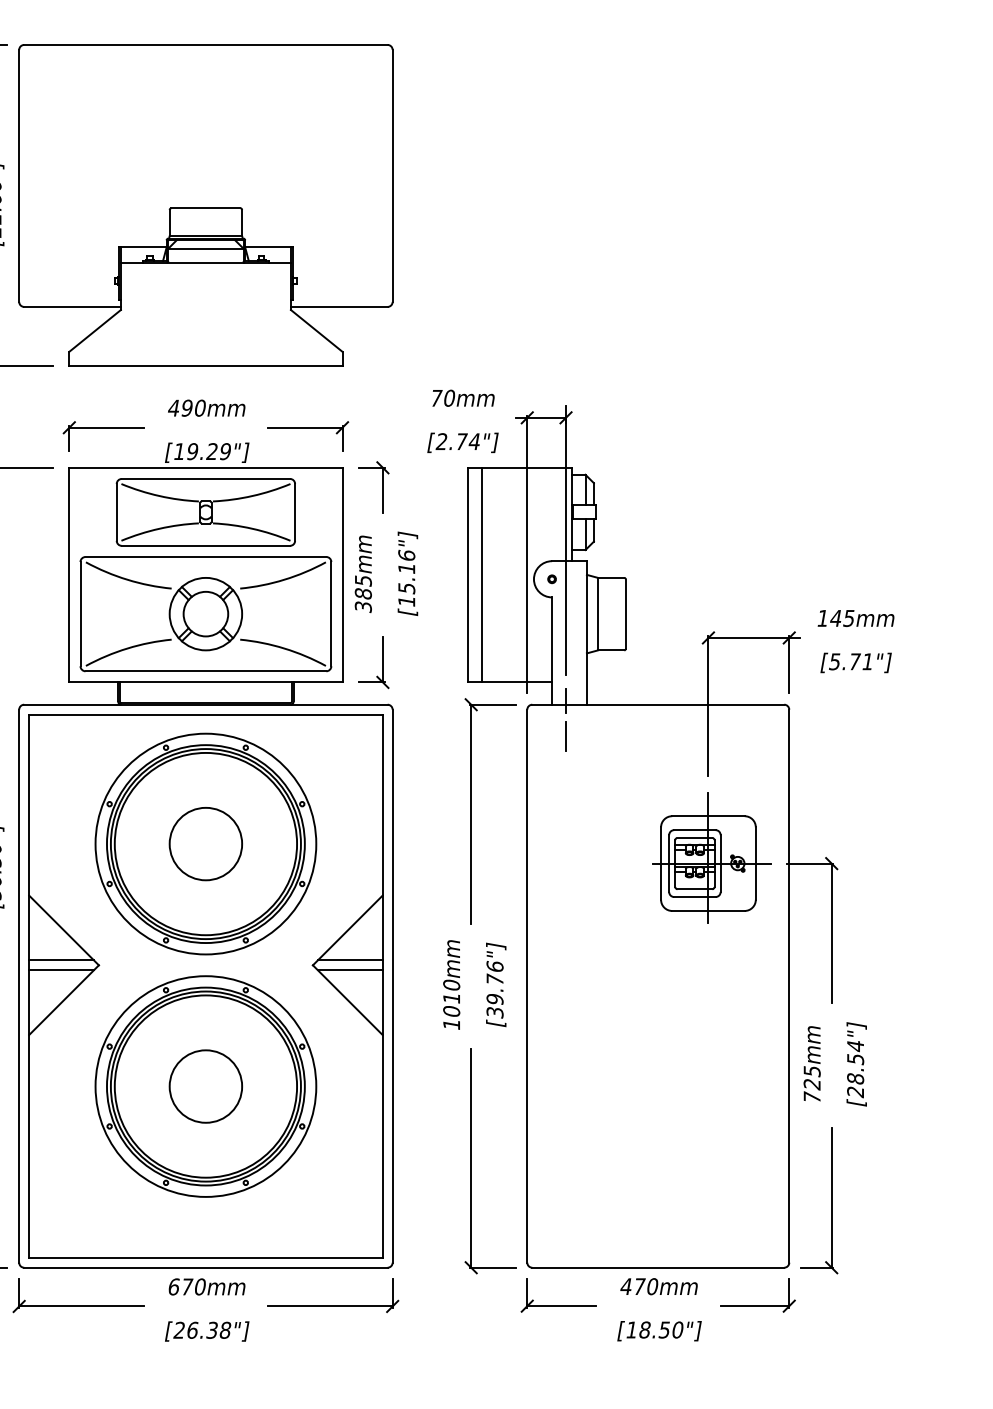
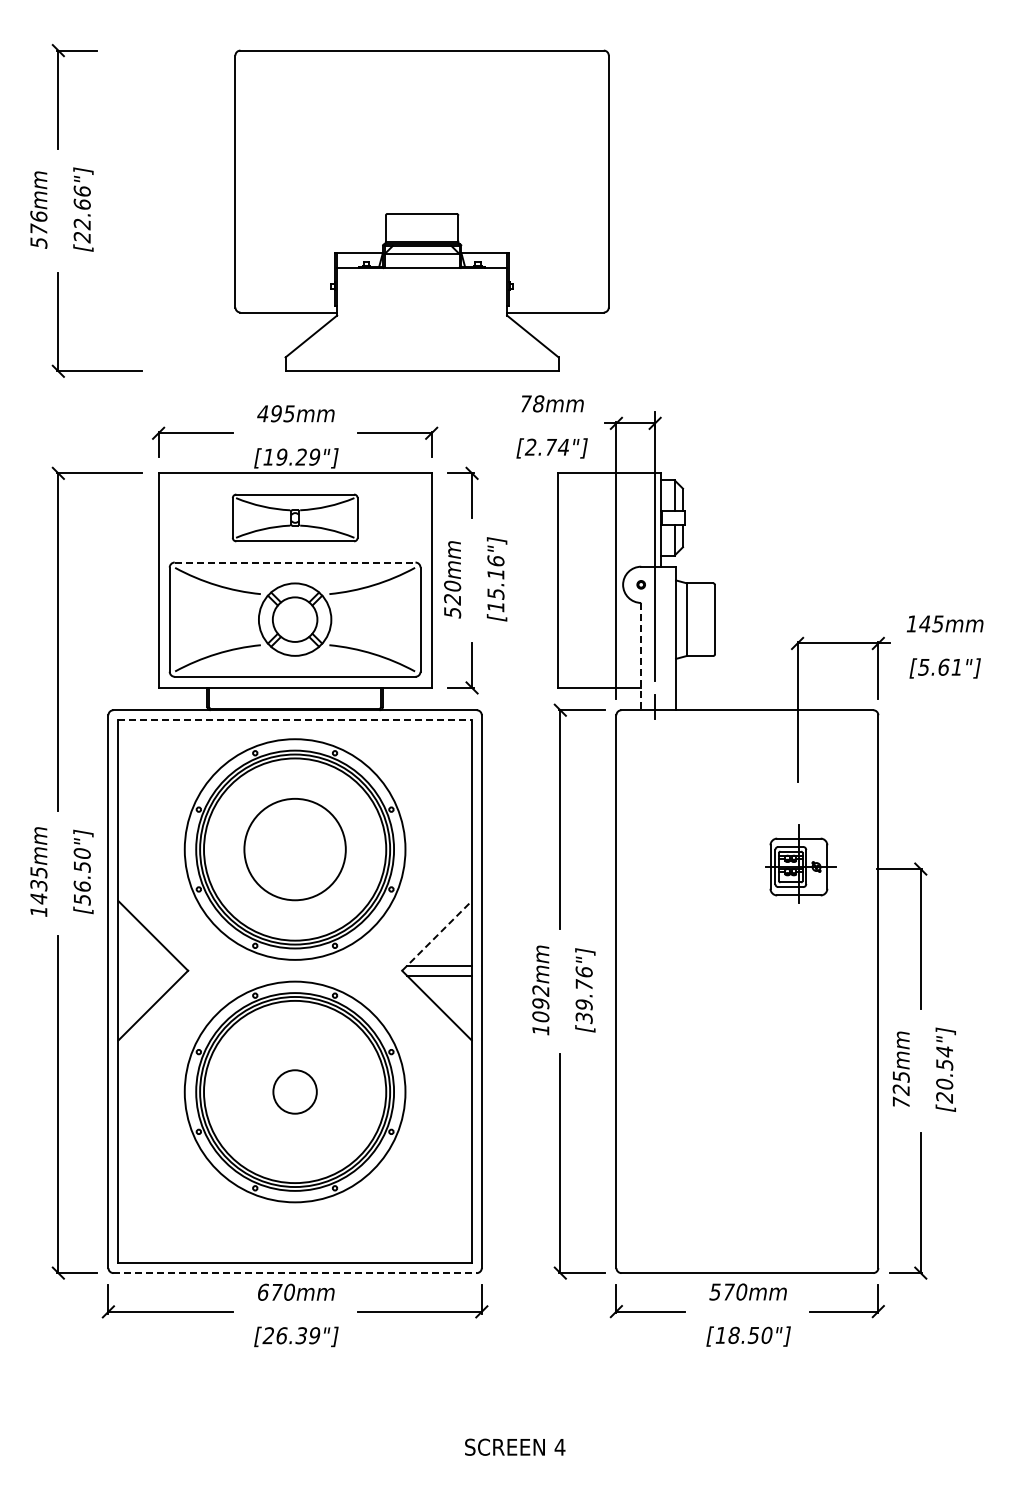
part: (205, 204) -> (421, 210), moved
text: (449, 397) -> (538, 403), 70mm -> 78mm
text: (199, 407) -> (288, 413), 490mm -> 495mm
part: (206, 511) -> (295, 517), size x0.7
line: (206, 556) -> (295, 562), solid -> dashed
line: (482, 574) -> (571, 580), removed
text: (363, 592) -> (452, 598), 385mm -> 520mm
line: (552, 650) -> (641, 656), solid -> dashed
text: (855, 660) -> (944, 666), [5.71"] -> [5.61"]
line: (206, 714) -> (295, 720), solid -> dashed
line: (566, 735) -> (655, 741), removed
circle: (205, 844) -> (294, 849), size x1.4
part: (711, 858) -> (800, 863), size x0.6
line: (348, 930) -> (437, 935), solid -> dashed
line: (61, 960) -> (150, 965), removed
line: (61, 970) -> (150, 975), removed
text: (451, 992) -> (540, 997), 1010mm -> 1092mm
text: (855, 1078) -> (944, 1083), [28.54"] -> [20.54"]
circle: (205, 1086) -> (294, 1091), size x0.6
line: (206, 1268) -> (295, 1273), solid -> dashed
text: (625, 1286) -> (714, 1291), 470mm -> 570mm
text: (225, 1330) -> (314, 1335), [26.38"] -> [26.39"]

